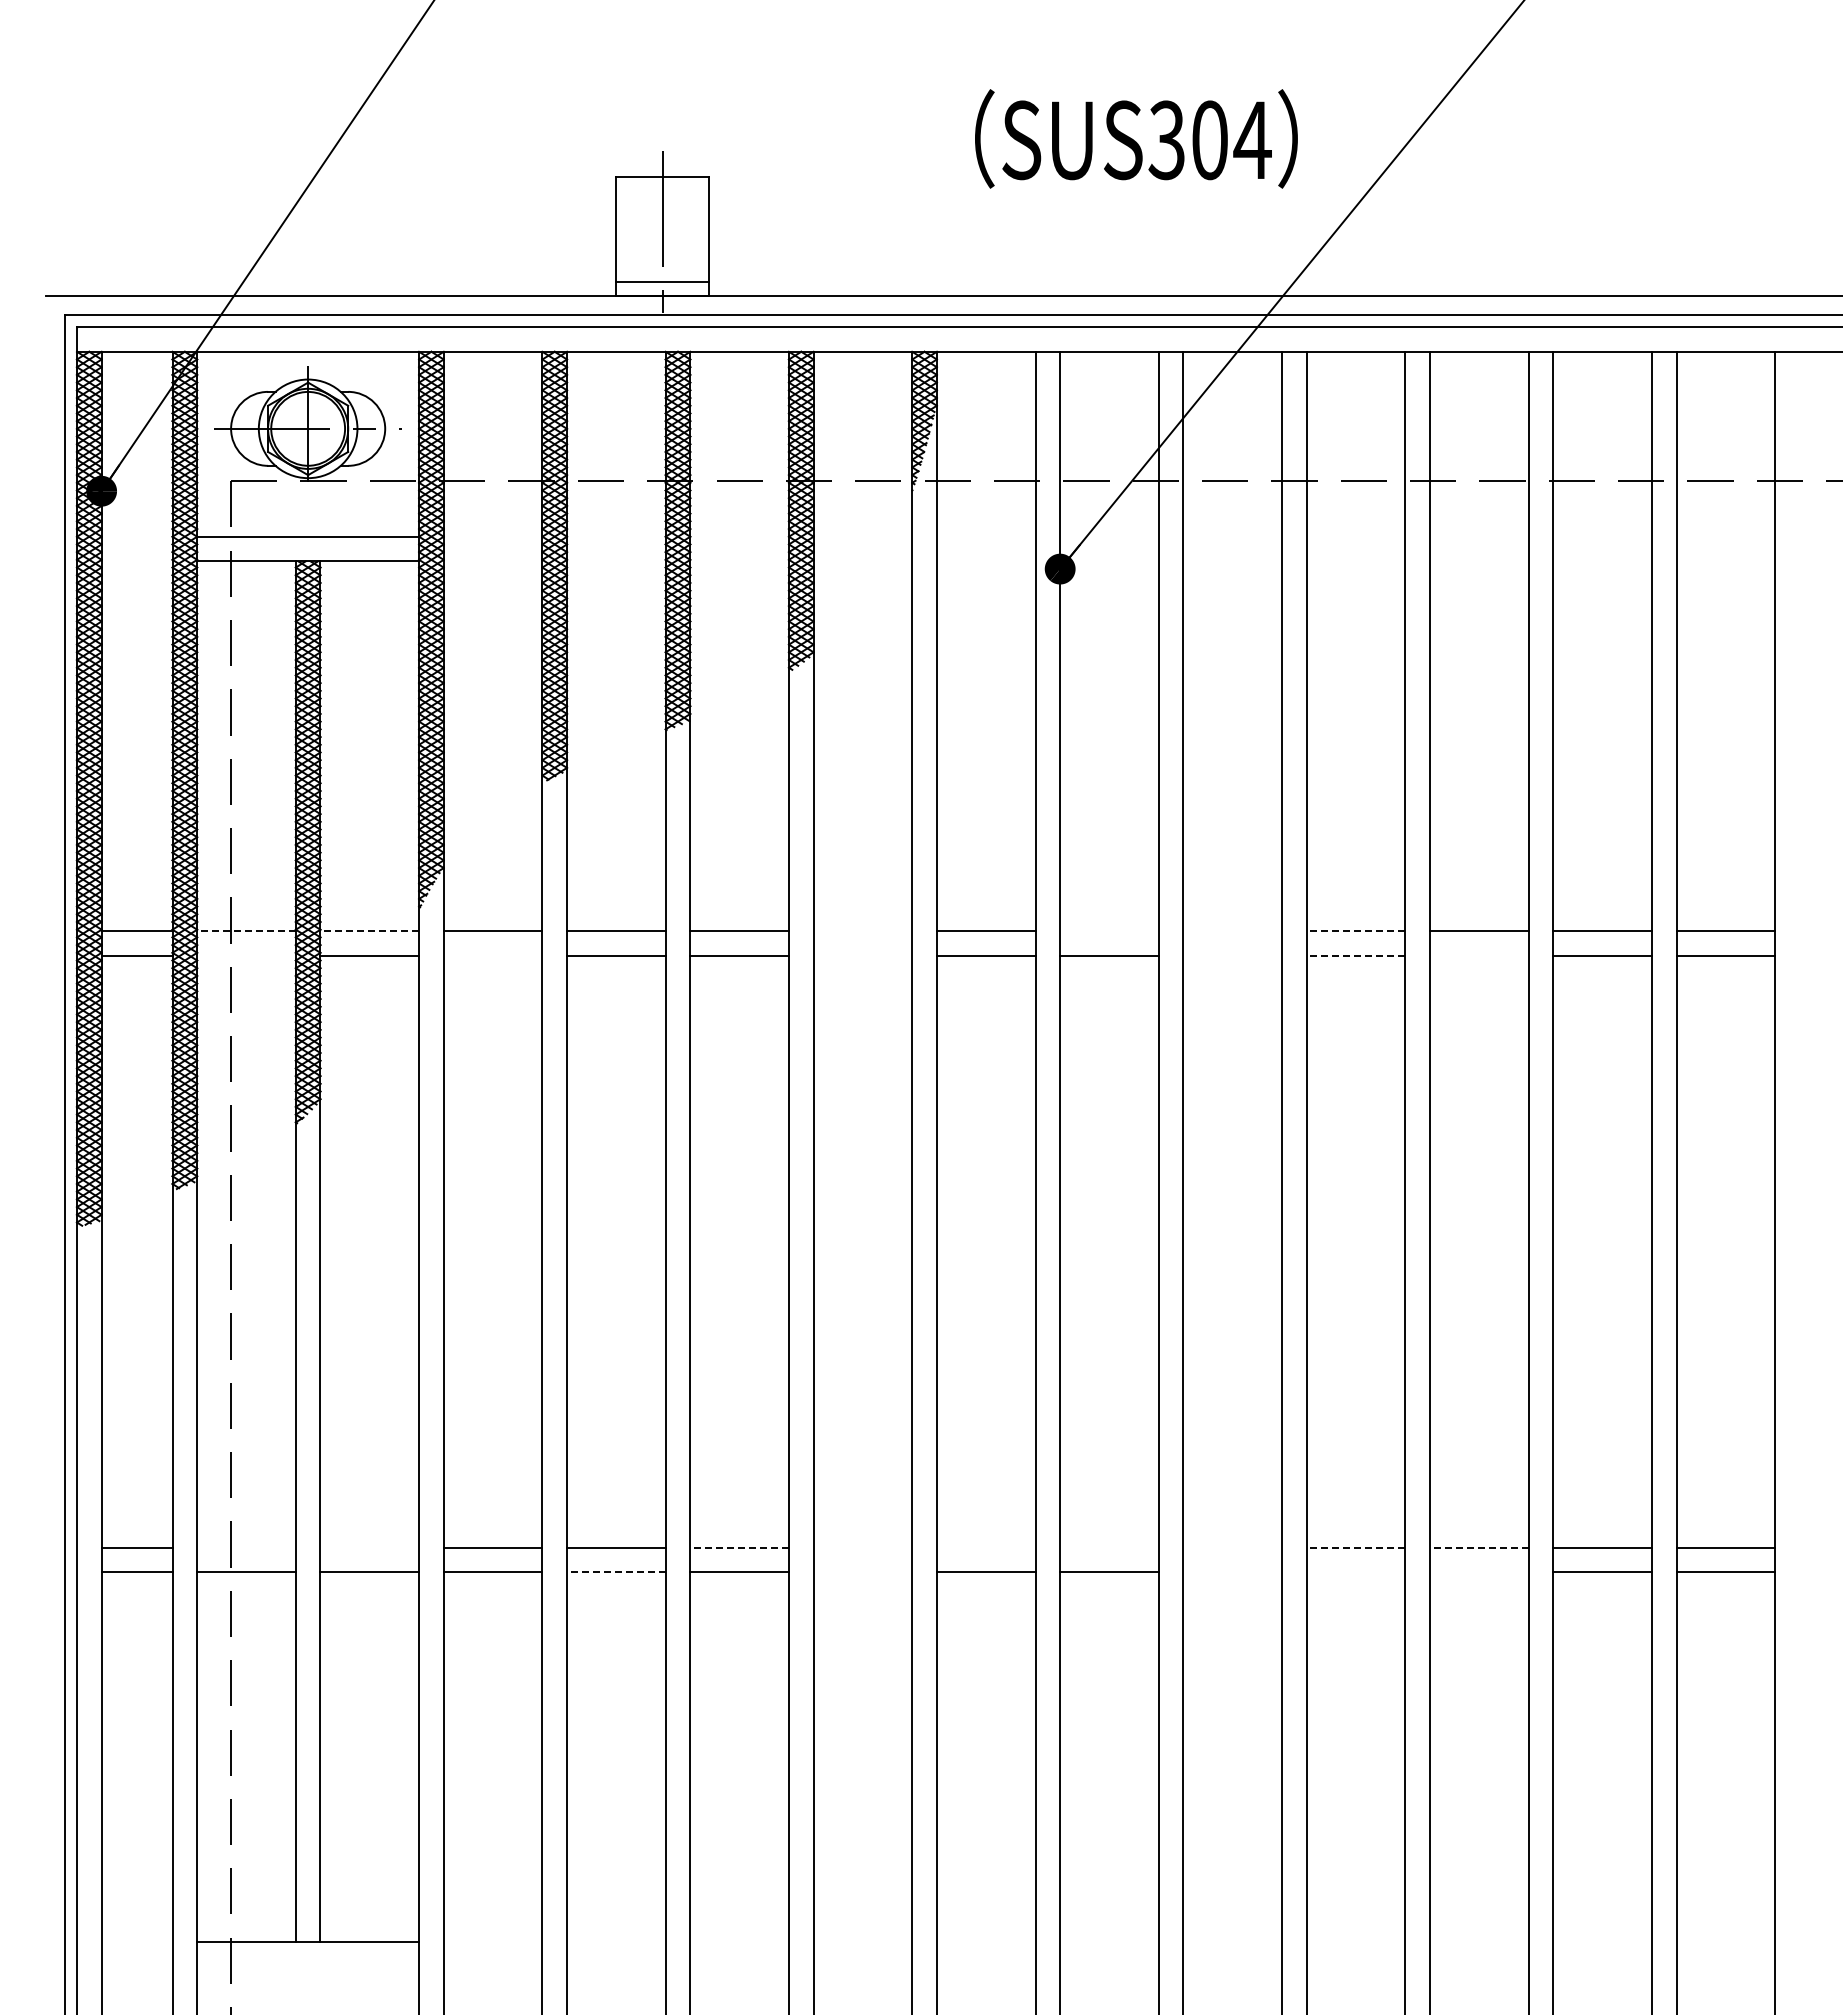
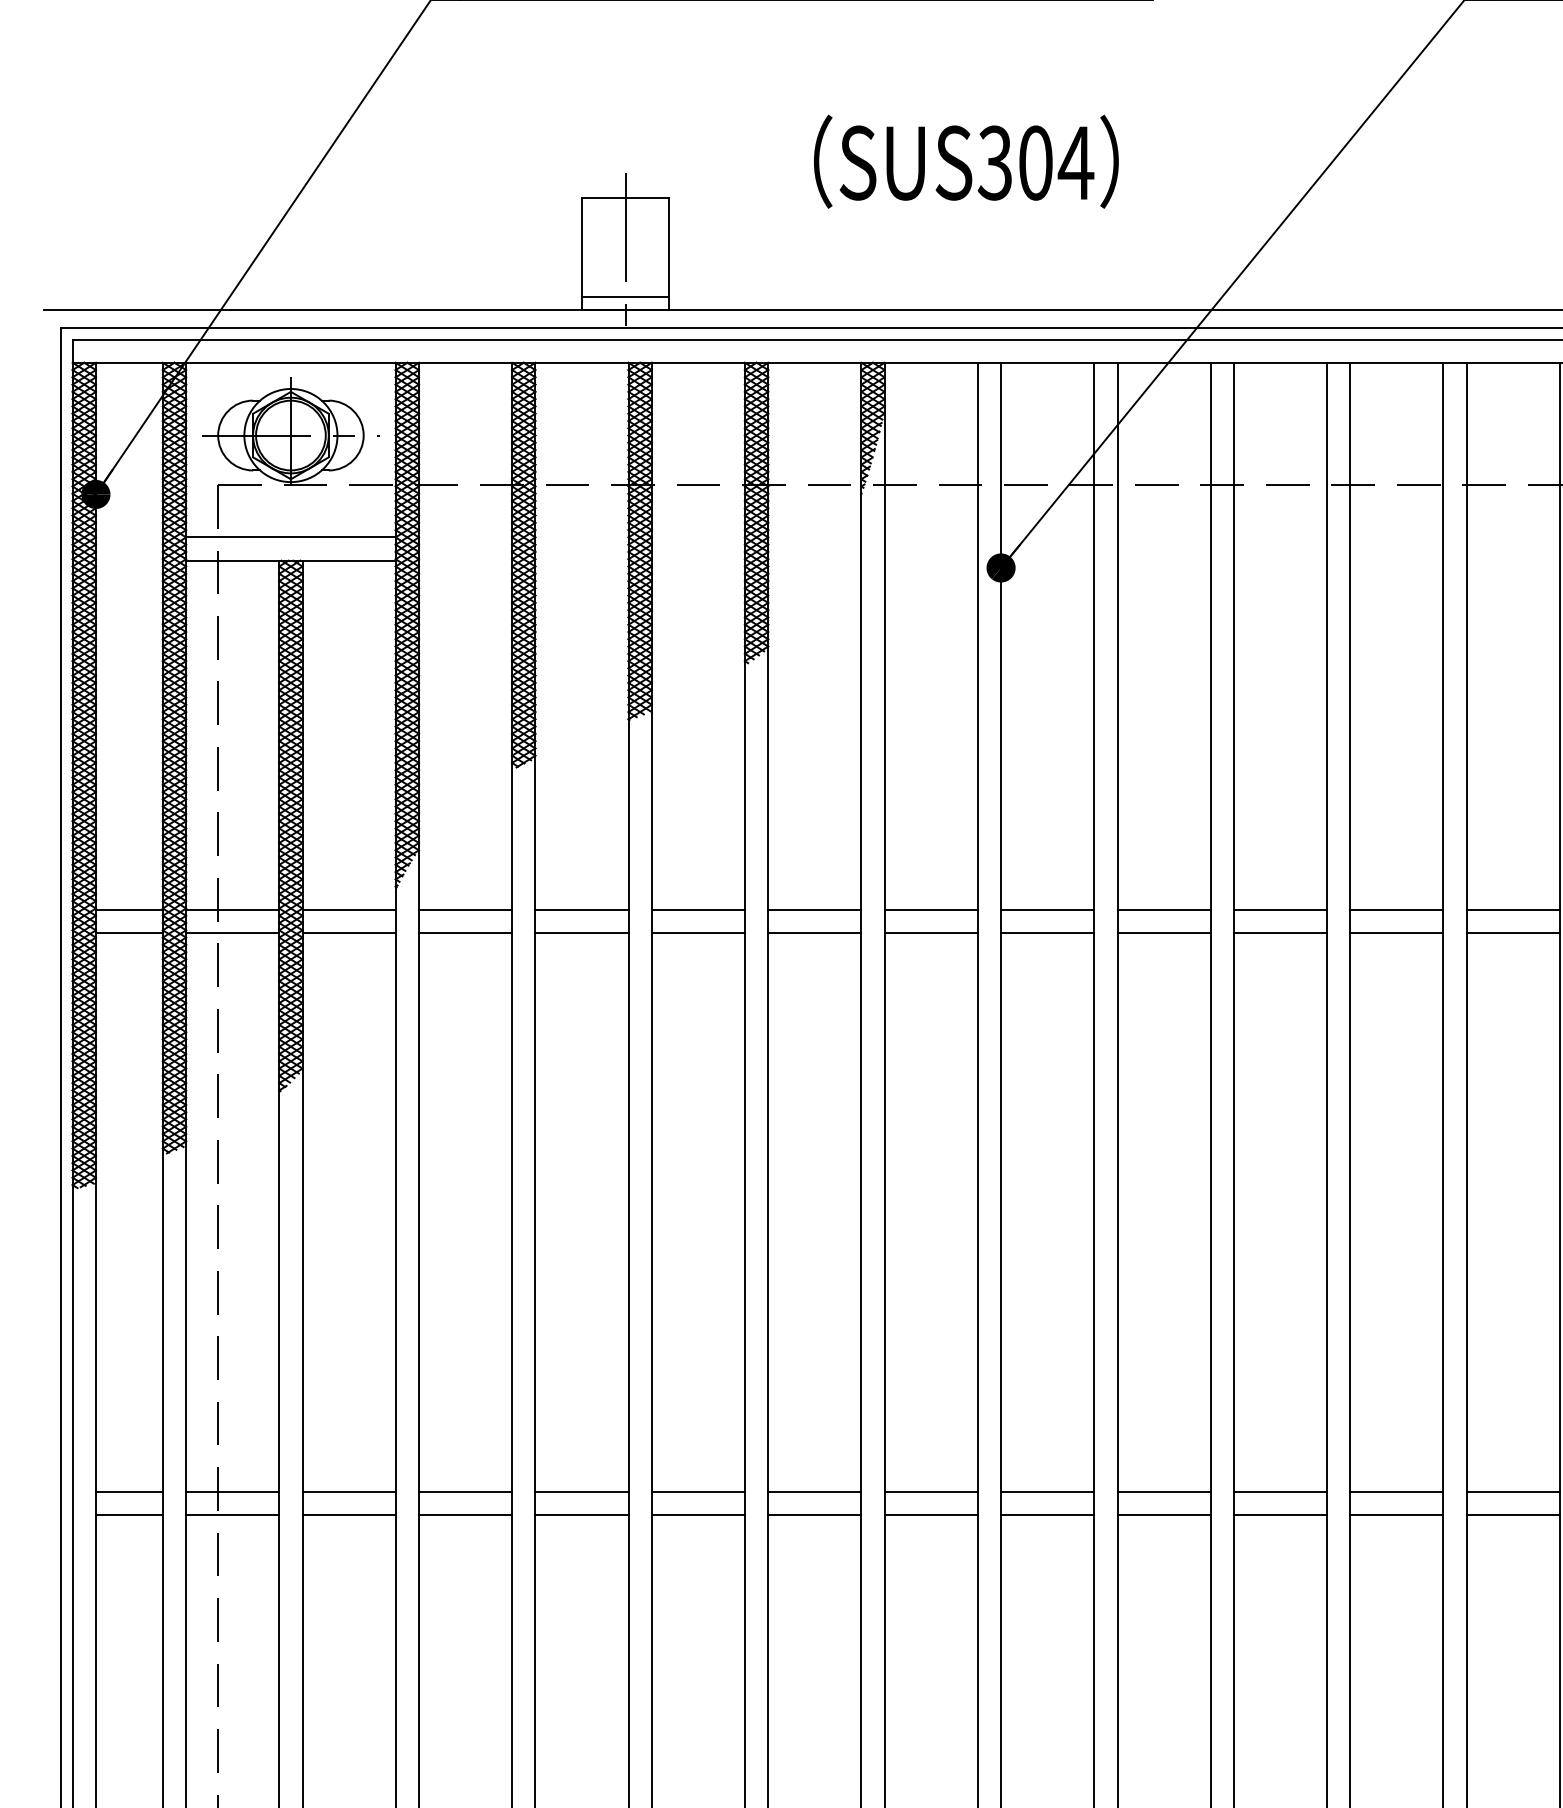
text: (1136, 138) -> (966, 161), moved
line: (246, 931) -> (232, 910), dashed -> solid
line: (369, 931) -> (348, 910), dashed -> solid
line: (862, 931) -> (814, 910), added
line: (1109, 931) -> (1047, 910), added
line: (1232, 931) -> (1163, 910), added
line: (1355, 931) -> (1279, 910), dashed -> solid
line: (246, 955) -> (232, 932), added
line: (492, 955) -> (465, 932), added
line: (862, 955) -> (814, 932), added
line: (1232, 955) -> (1163, 932), added
line: (1355, 955) -> (1279, 932), dashed -> solid
line: (1479, 955) -> (1397, 932), added
line: (246, 1547) -> (232, 1491), added
line: (369, 1547) -> (348, 1491), added
line: (739, 1547) -> (698, 1491), dashed -> solid
line: (862, 1547) -> (814, 1491), added
line: (985, 1547) -> (930, 1491), added
line: (1109, 1547) -> (1047, 1491), added
line: (1232, 1547) -> (1163, 1491), added
line: (1355, 1547) -> (1279, 1491), dashed -> solid
line: (1478, 1547) -> (1396, 1491), dashed -> solid
line: (615, 1572) -> (581, 1515), dashed -> solid
line: (862, 1572) -> (814, 1515), added
line: (1232, 1572) -> (1163, 1515), added
line: (1355, 1572) -> (1279, 1515), added
line: (1479, 1572) -> (1397, 1515), added

